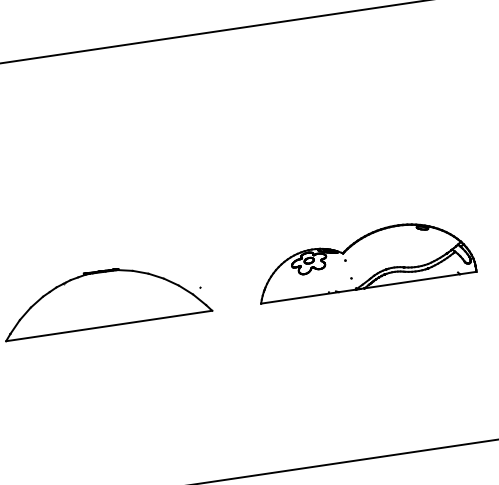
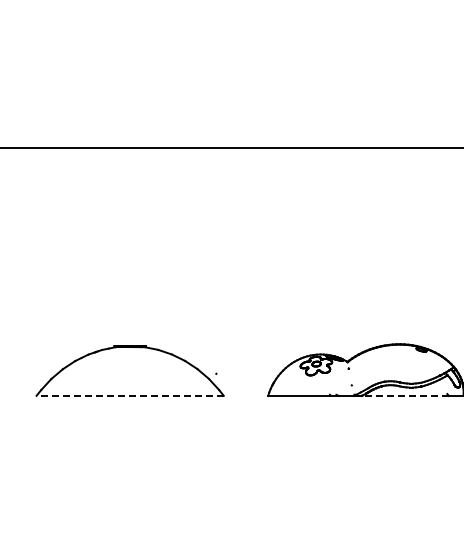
line: (411, 281) -> (404, 395), solid -> dashed
line: (109, 325) -> (130, 395), solid -> dashed

